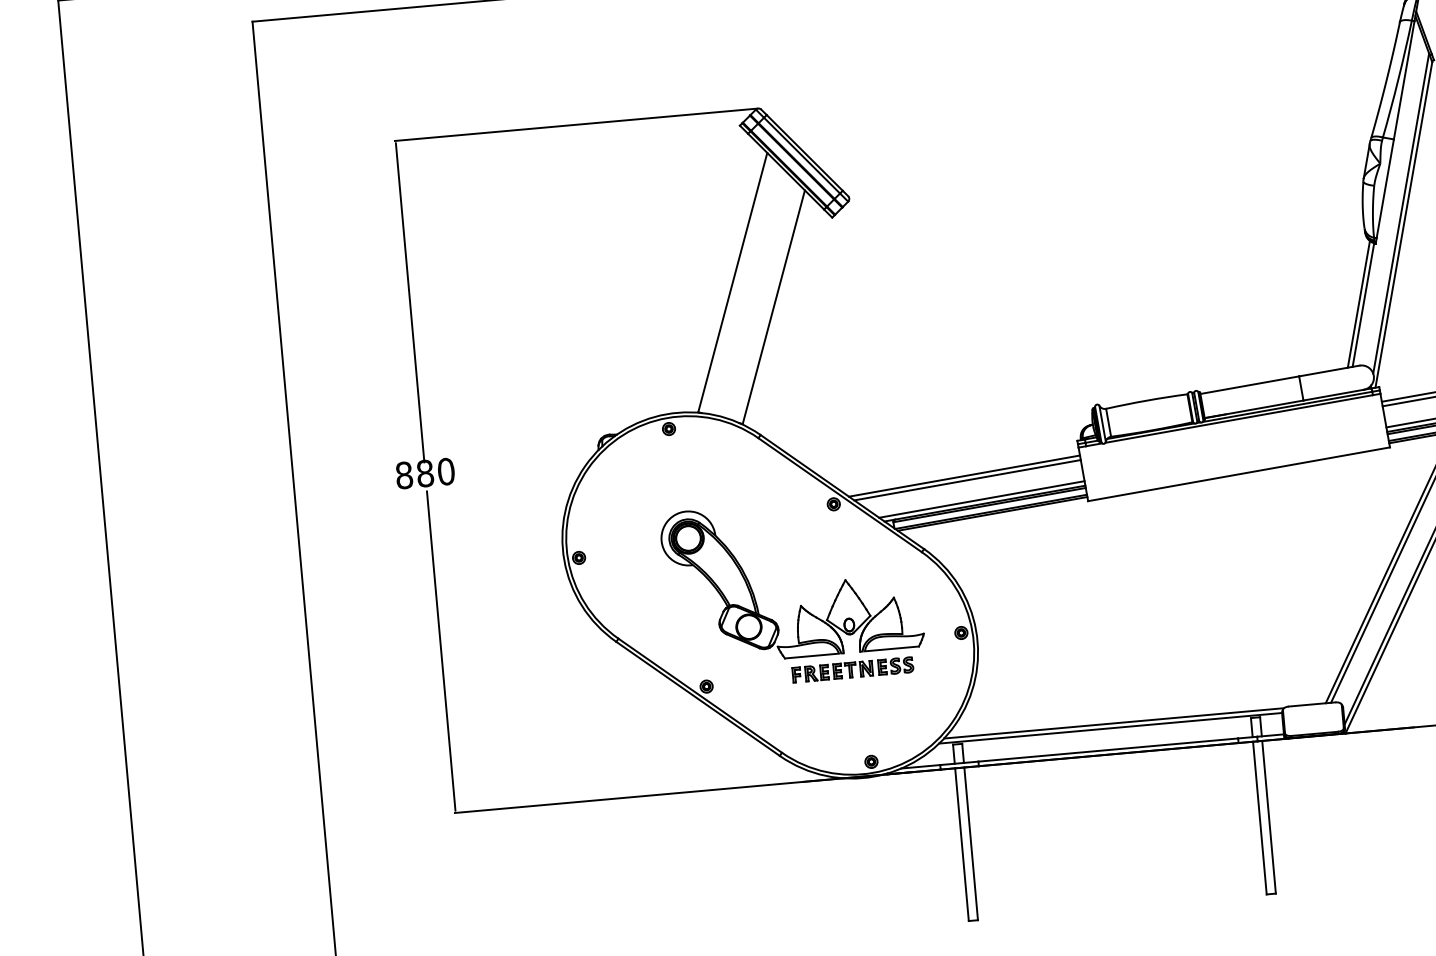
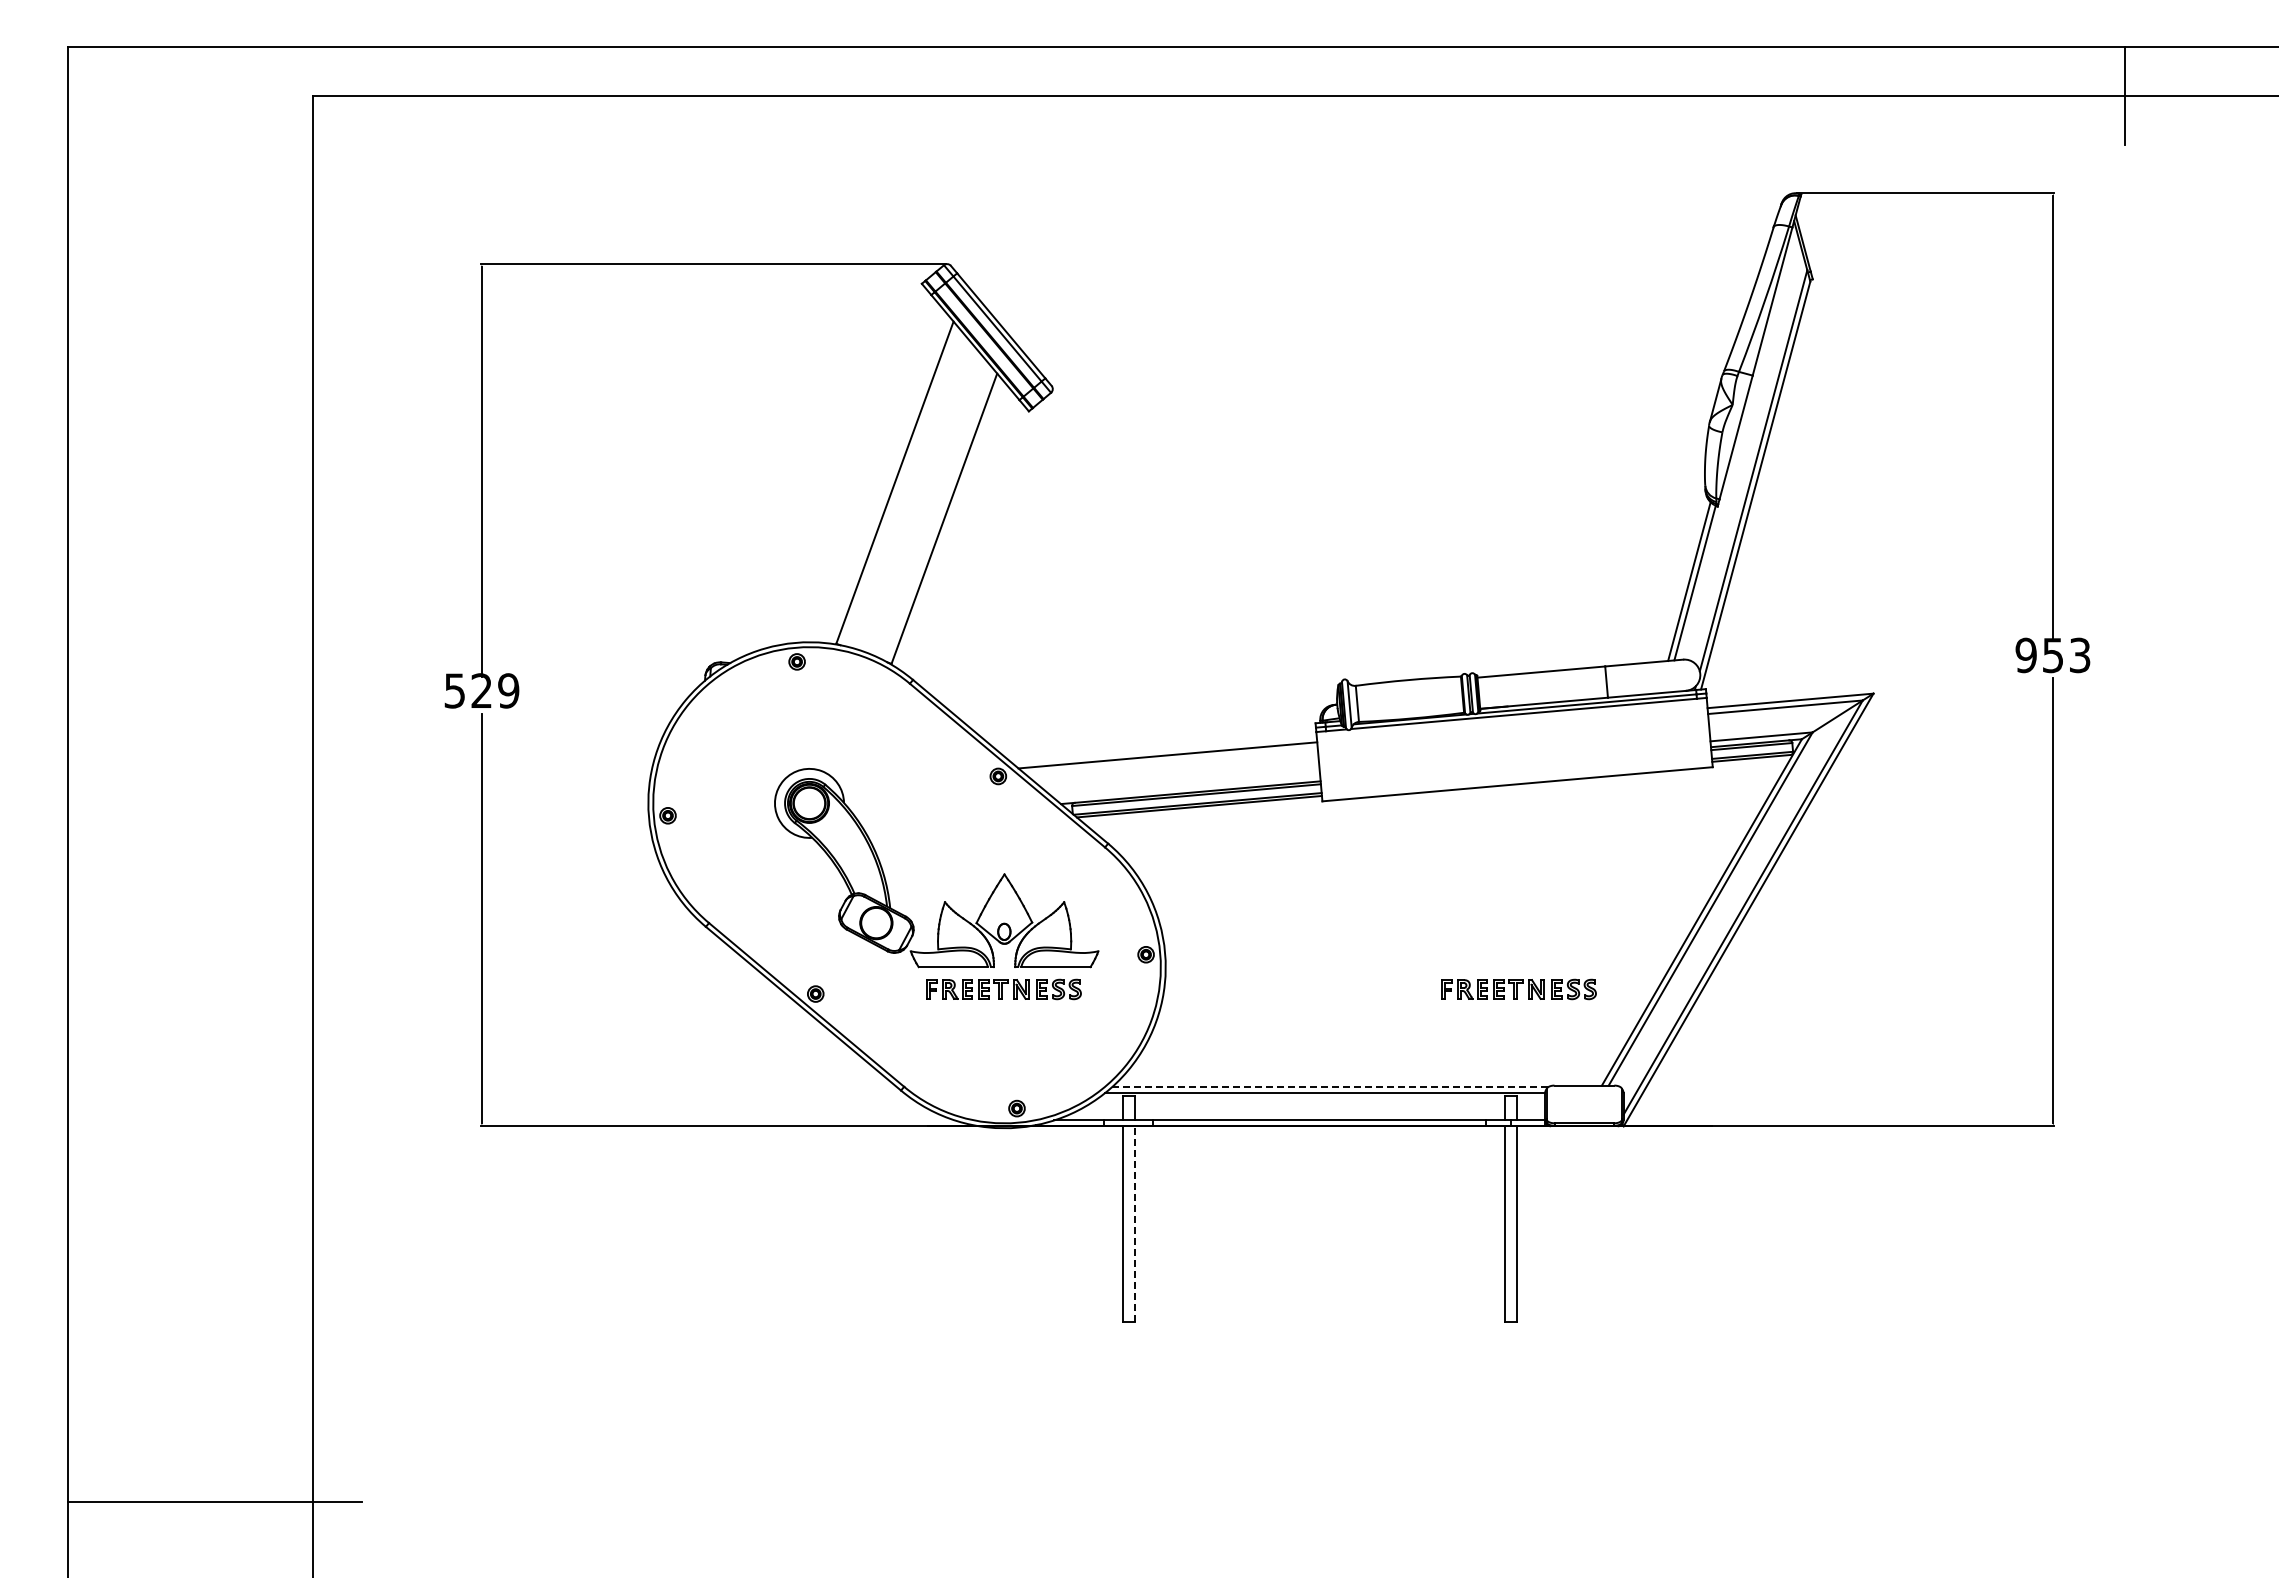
text: (425, 473) -> (481, 690), 880 -> 529
line: (966, 479) -> (1170, 760), removed
line: (981, 498) -> (1187, 786), removed
part: (1254, 634) -> (1518, 989), added
line: (1113, 723) -> (1329, 1087), solid -> dashed
line: (971, 844) -> (1134, 1224), solid -> dashed

